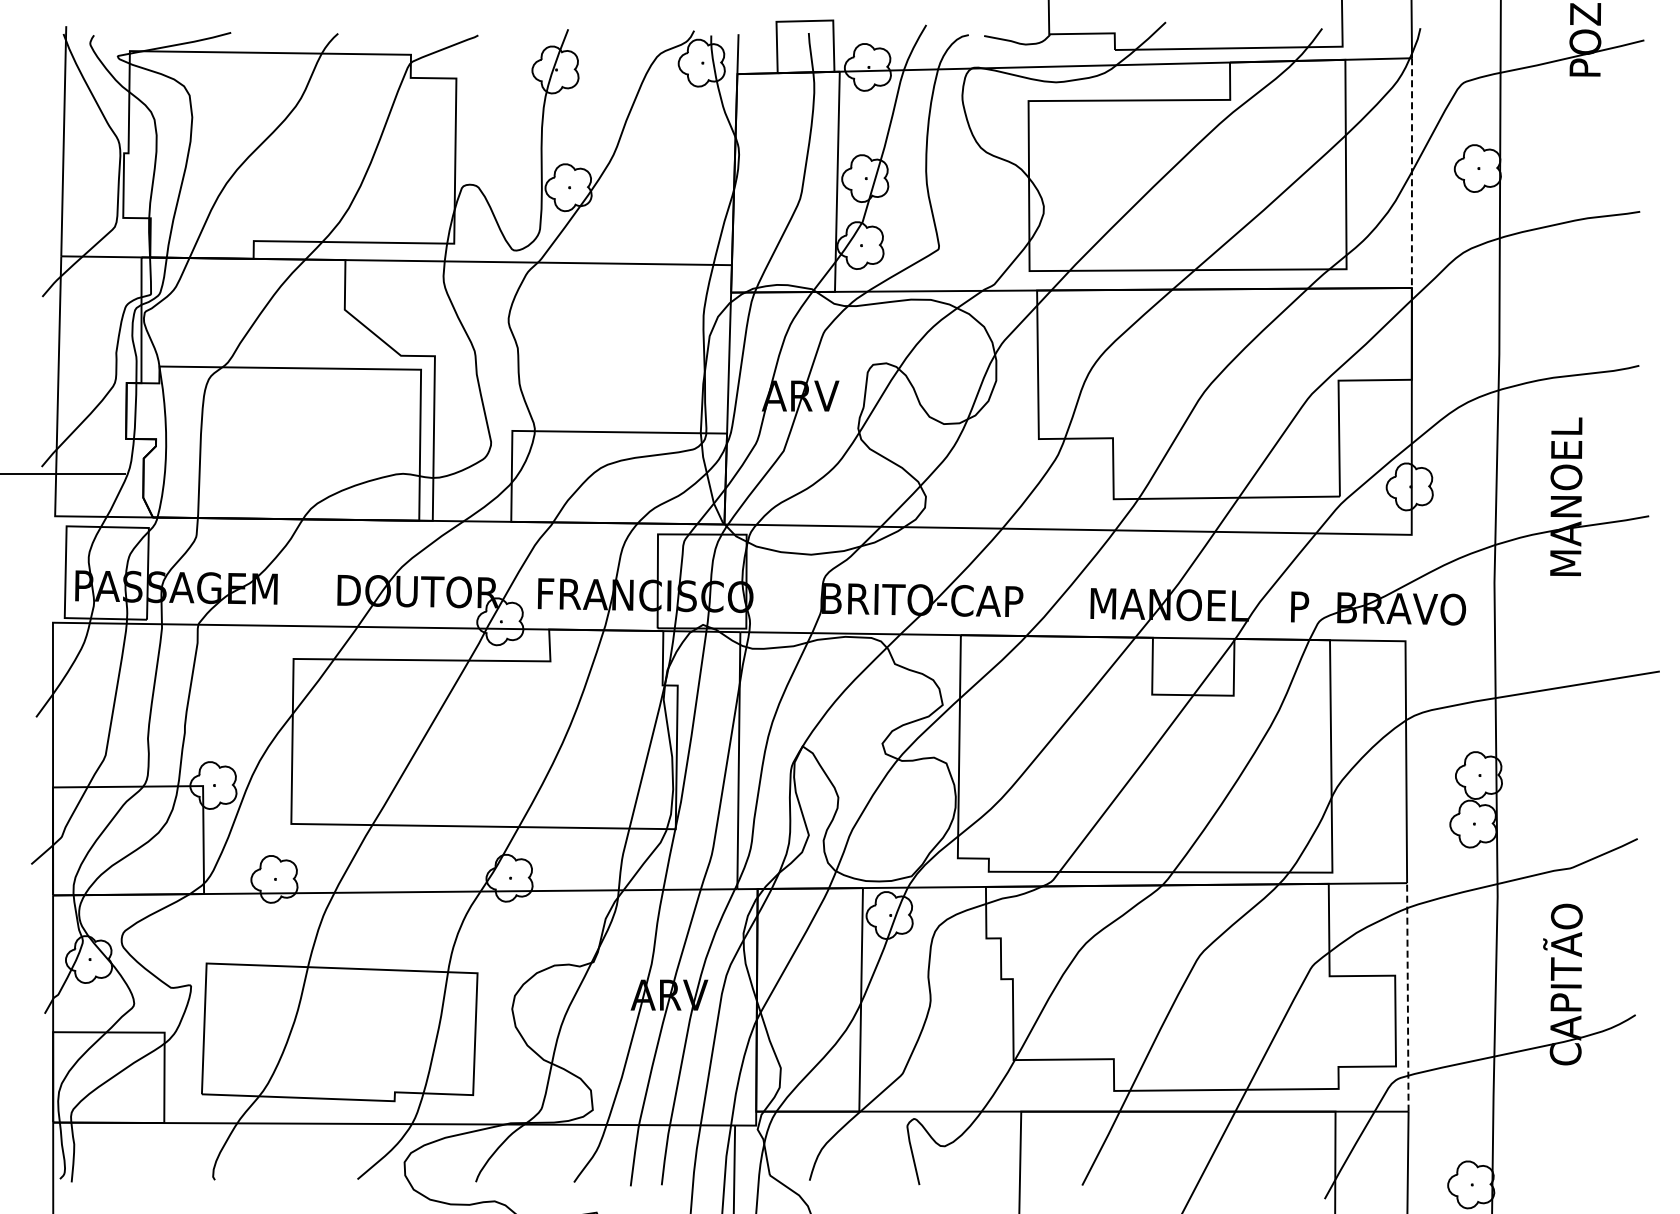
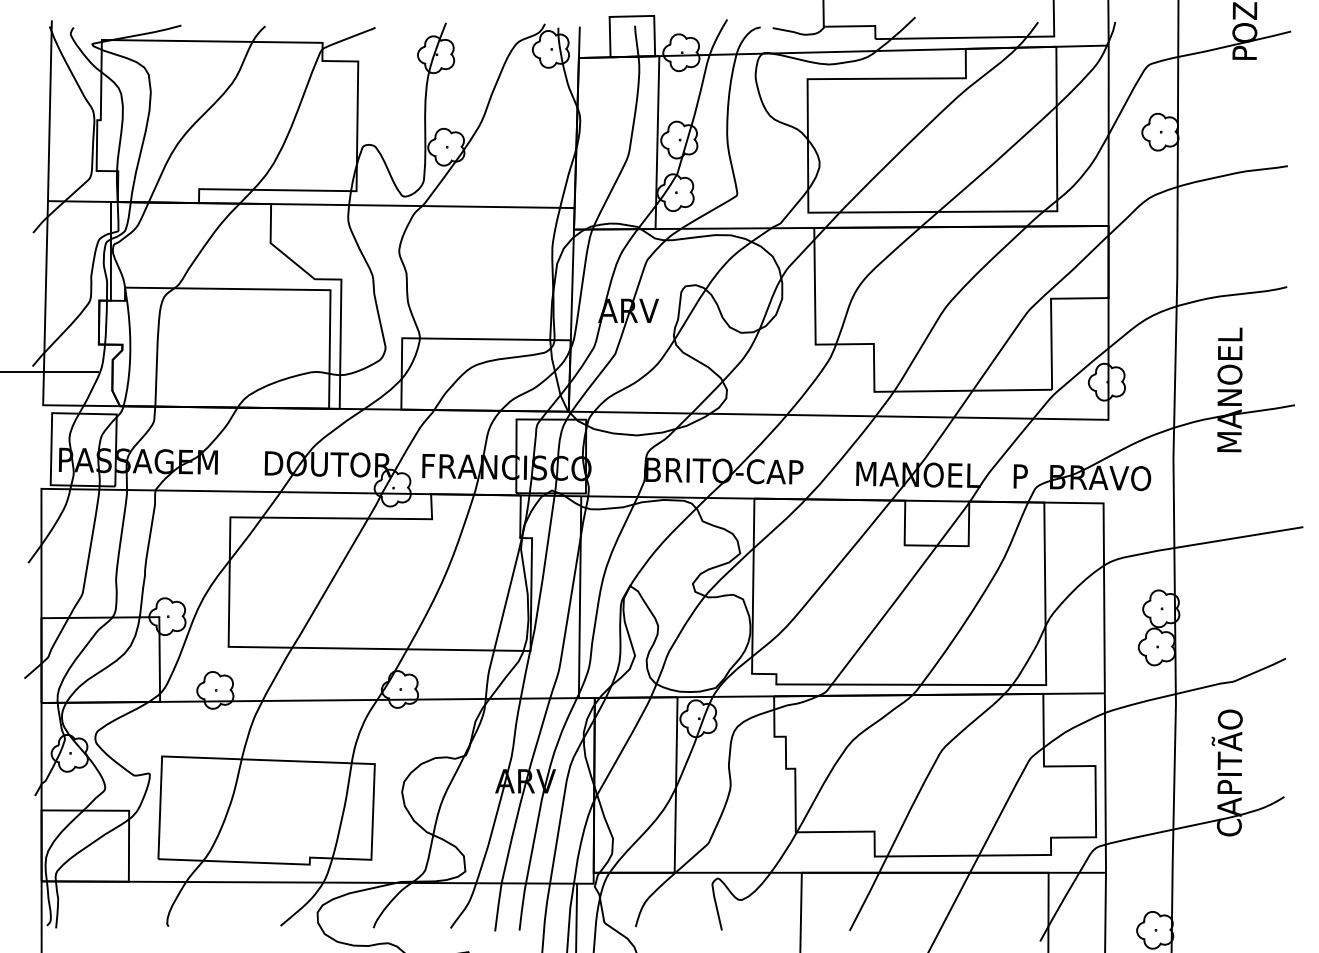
line: (1411, 173) -> (1108, 136), dashed -> solid
line: (1407, 996) -> (1105, 782), dashed -> solid

